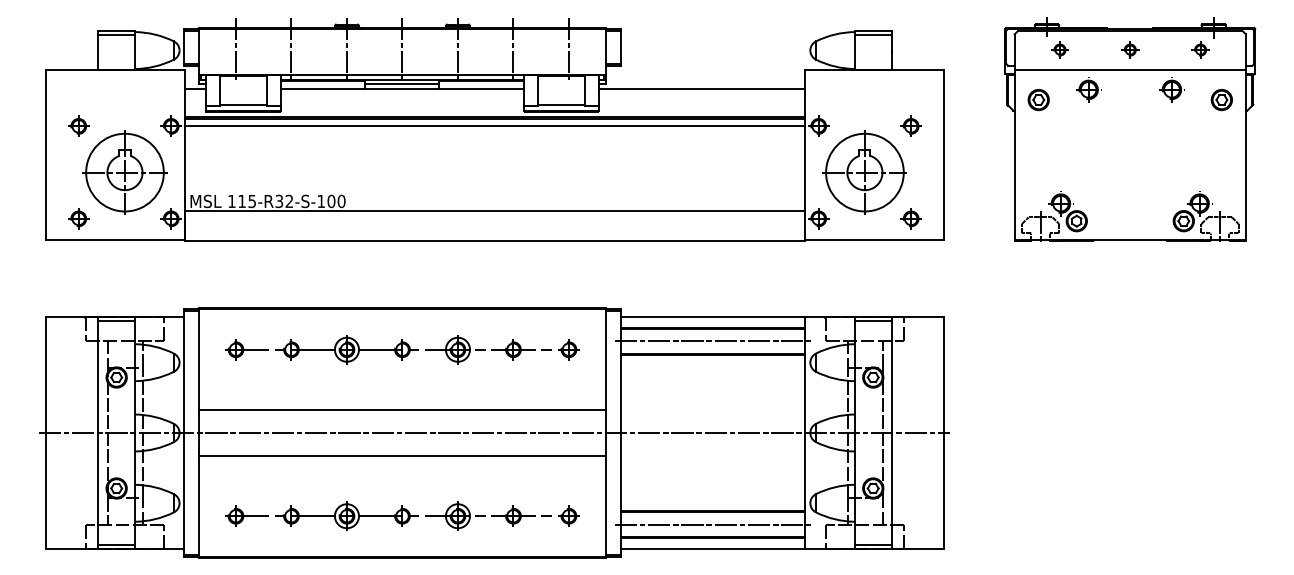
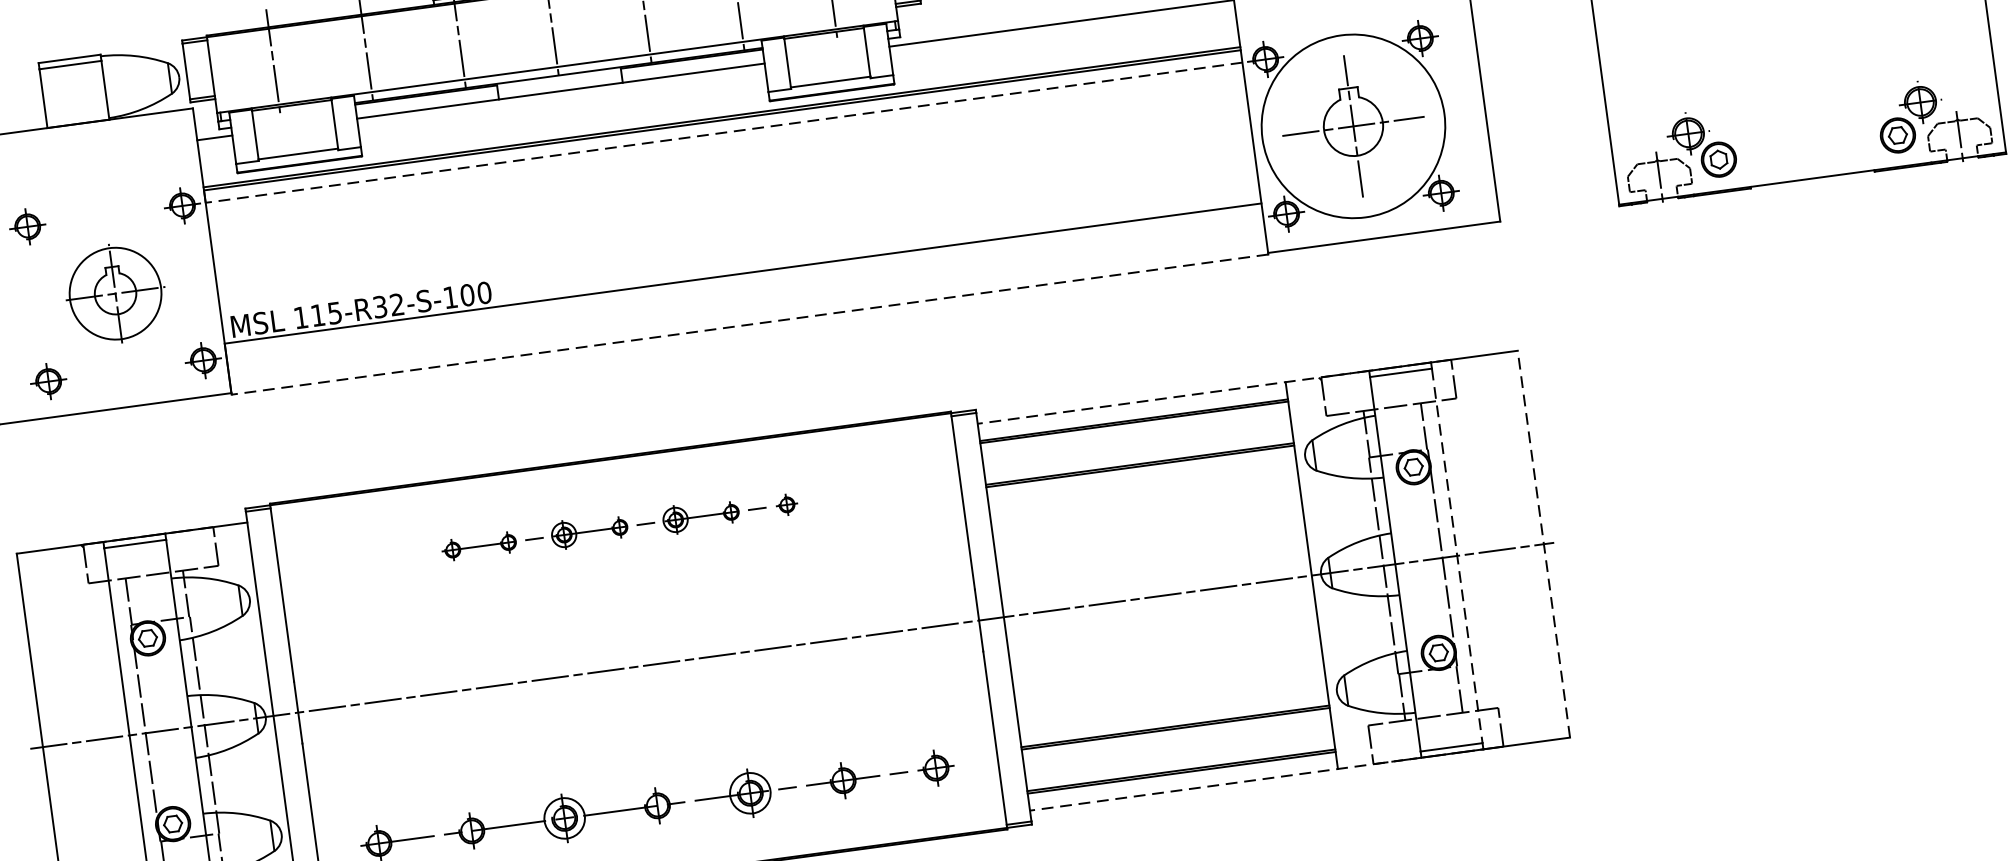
line: (402, 84) -> (559, 83), removed
line: (494, 126) -> (723, 132), solid -> dashed
part: (124, 172) -> (114, 293), size x0.7
circle: (864, 172) -> (1352, 126), size x1.4
line: (494, 241) -> (749, 325), solid -> dashed
line: (737, 317) -> (1173, 397), solid -> dashed
line: (712, 341) -> (1136, 443), removed
part: (402, 349) -> (619, 526), size x0.6
line: (401, 409) -> (631, 627), removed
line: (891, 433) -> (1456, 556), solid -> dashed
line: (943, 433) -> (1543, 545), solid -> dashed
line: (401, 456) -> (642, 706), removed
line: (712, 524) -> (1178, 749), removed
line: (737, 548) -> (1225, 784), solid -> dashed

